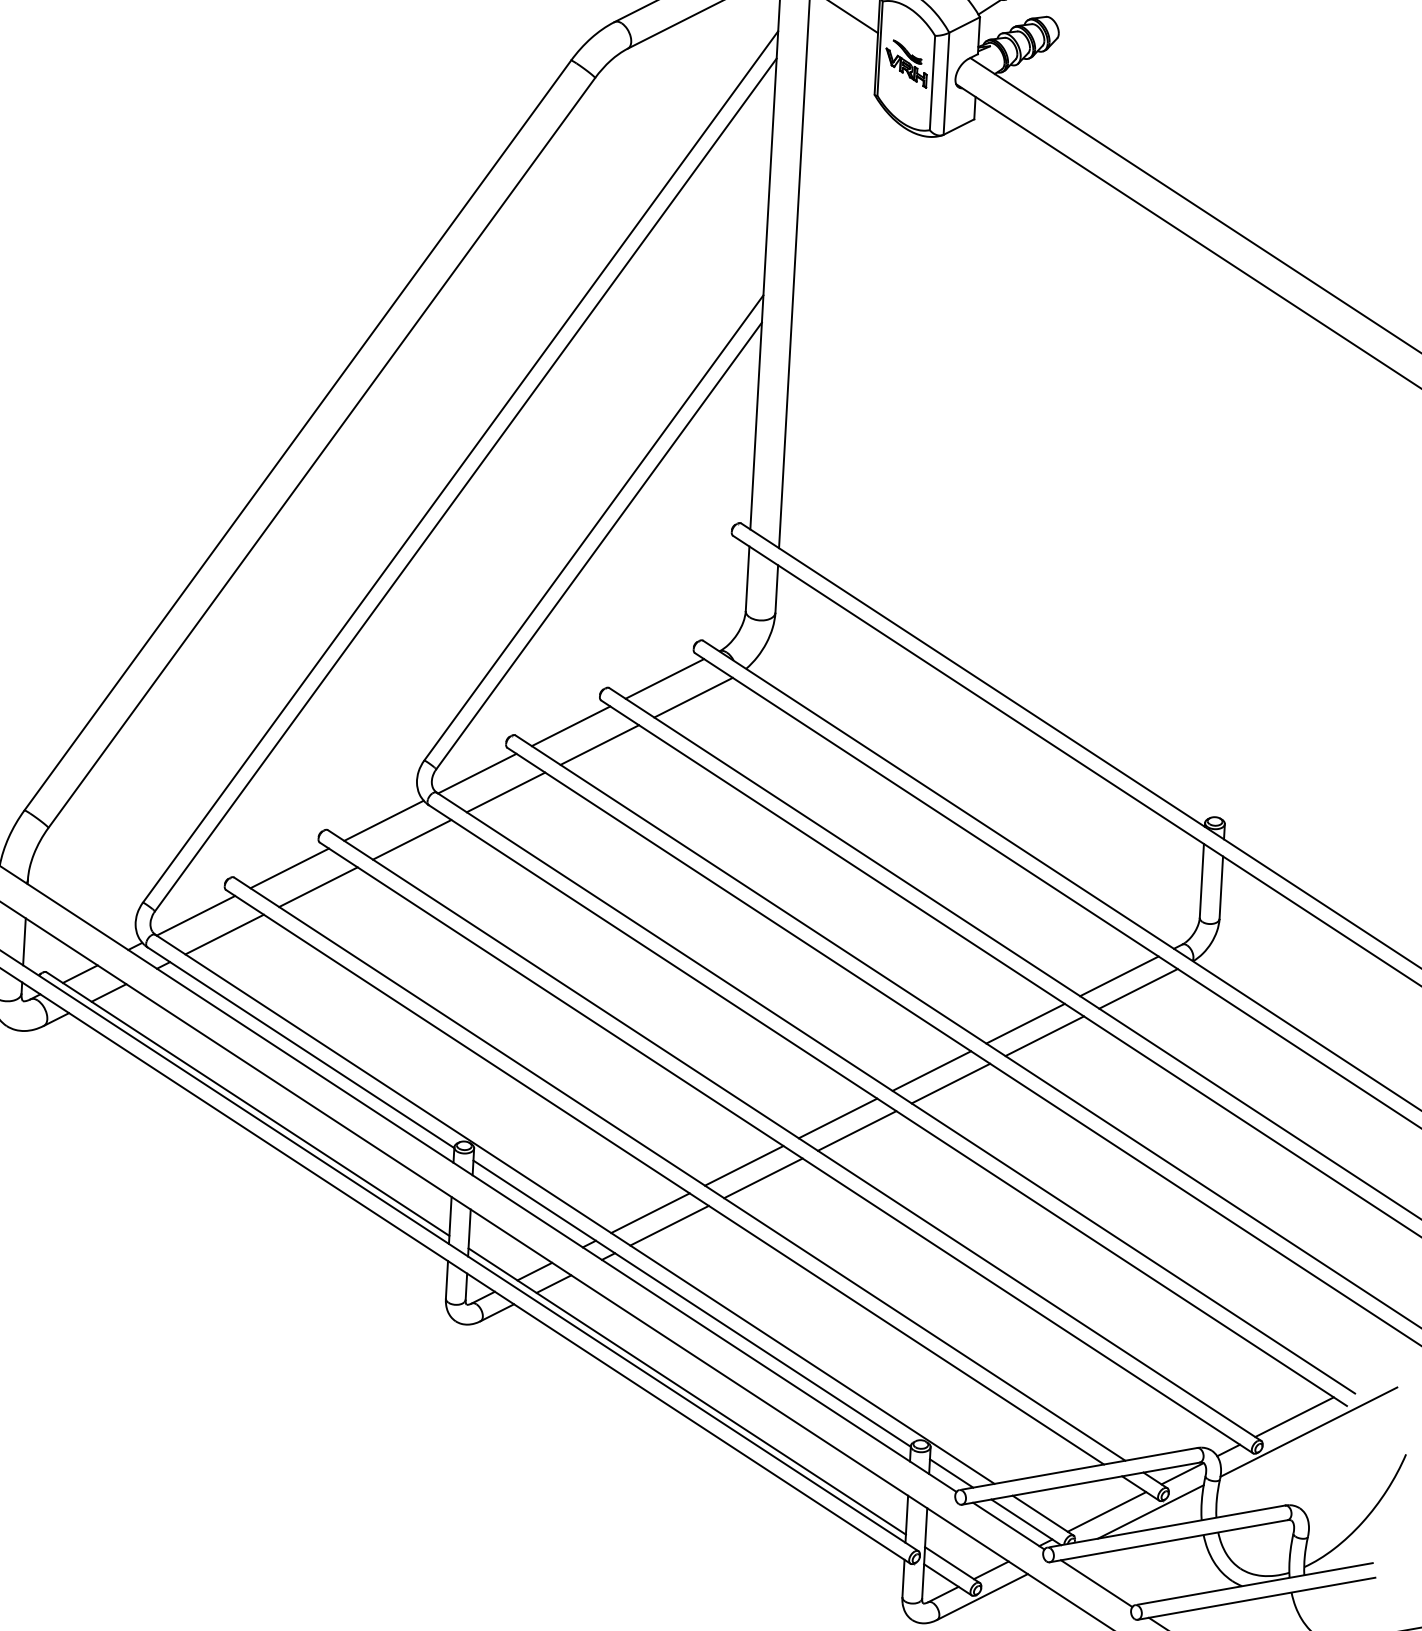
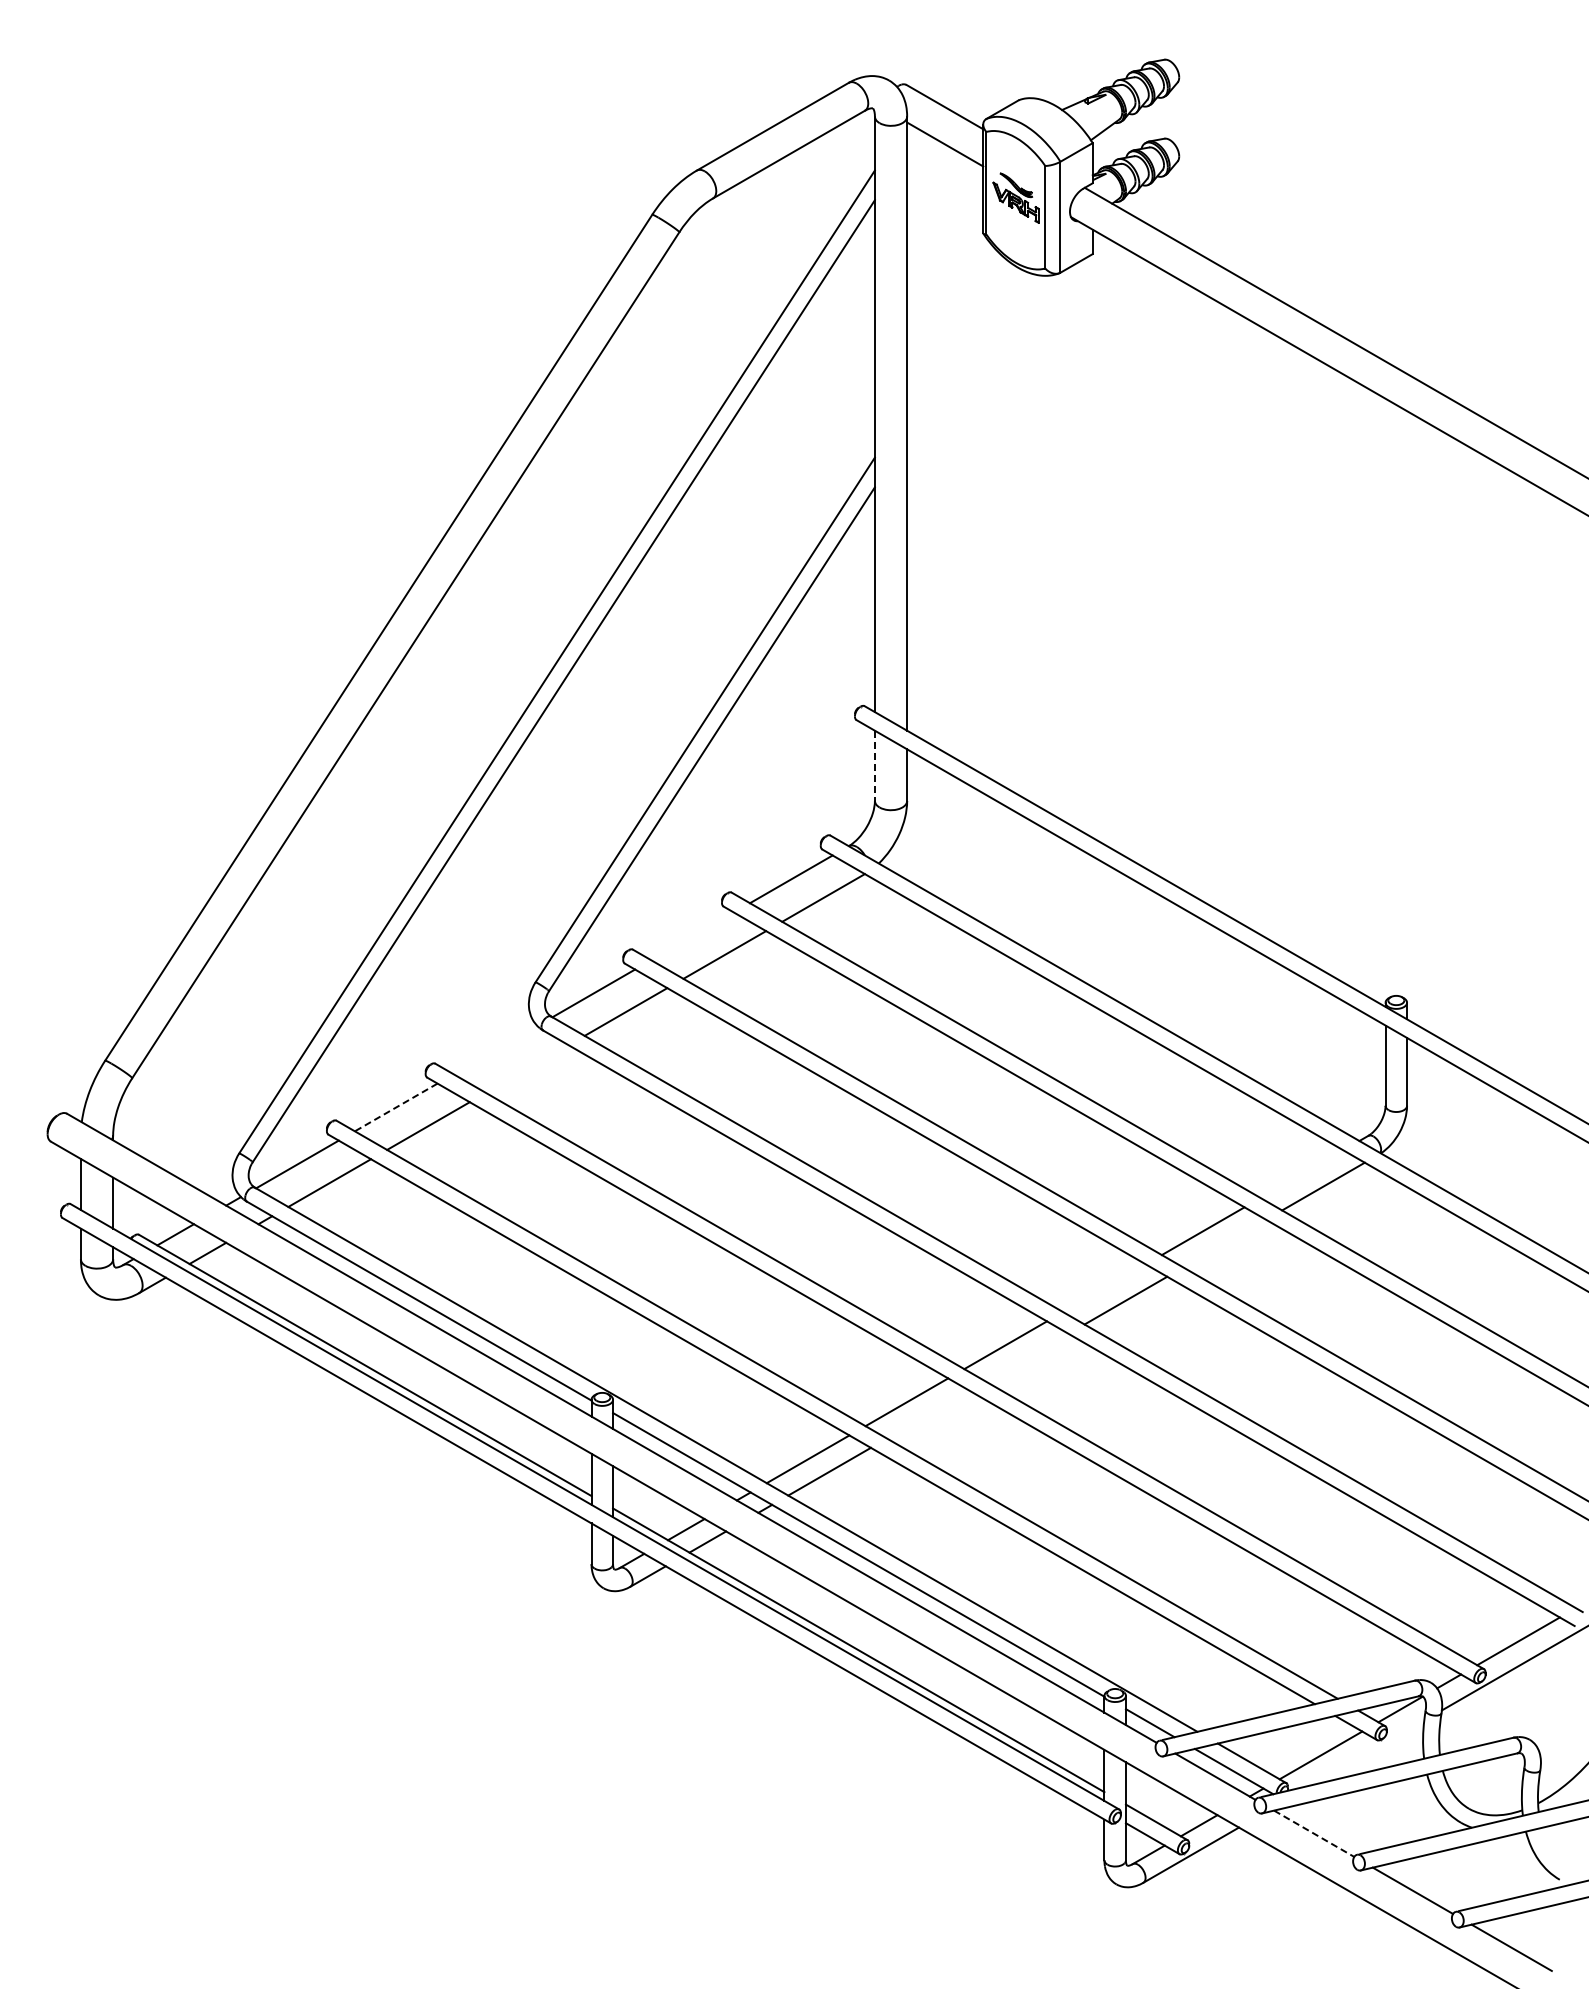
line: (747, 579) -> (874, 766), solid -> dashed
line: (571, 726) -> (692, 936), removed
line: (384, 820) -> (495, 1049), removed
line: (411, 839) -> (526, 1068), removed
line: (289, 868) -> (396, 1107), solid -> dashed
line: (1118, 976) -> (1301, 1174), removed
line: (1044, 1036) -> (1224, 1243), removed
line: (931, 1071) -> (1104, 1288), removed
line: (856, 1130) -> (1026, 1357), removed
line: (763, 1178) -> (928, 1414), removed
line: (1150, 1511) -> (1368, 1752), removed
line: (1096, 1584) -> (1314, 1834), solid -> dashed

